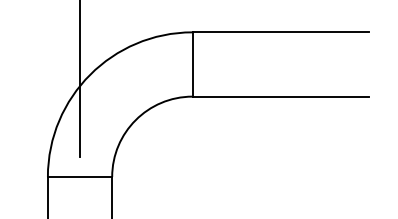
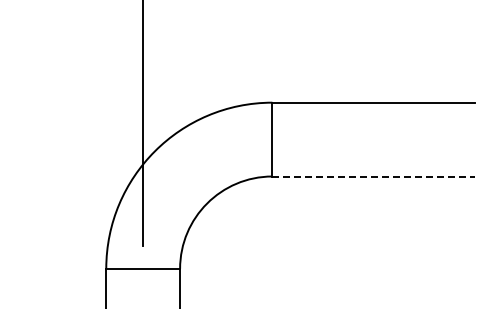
line: (280, 96) -> (373, 176), solid -> dashed

